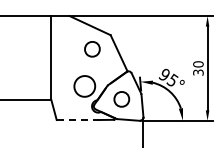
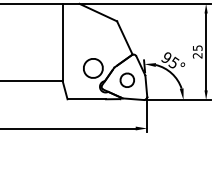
part: (91, 48) -> (99, 33), removed
text: (198, 68) -> (197, 51), 30 -> 25
line: (78, 120) -> (87, 99), dashed -> solid

